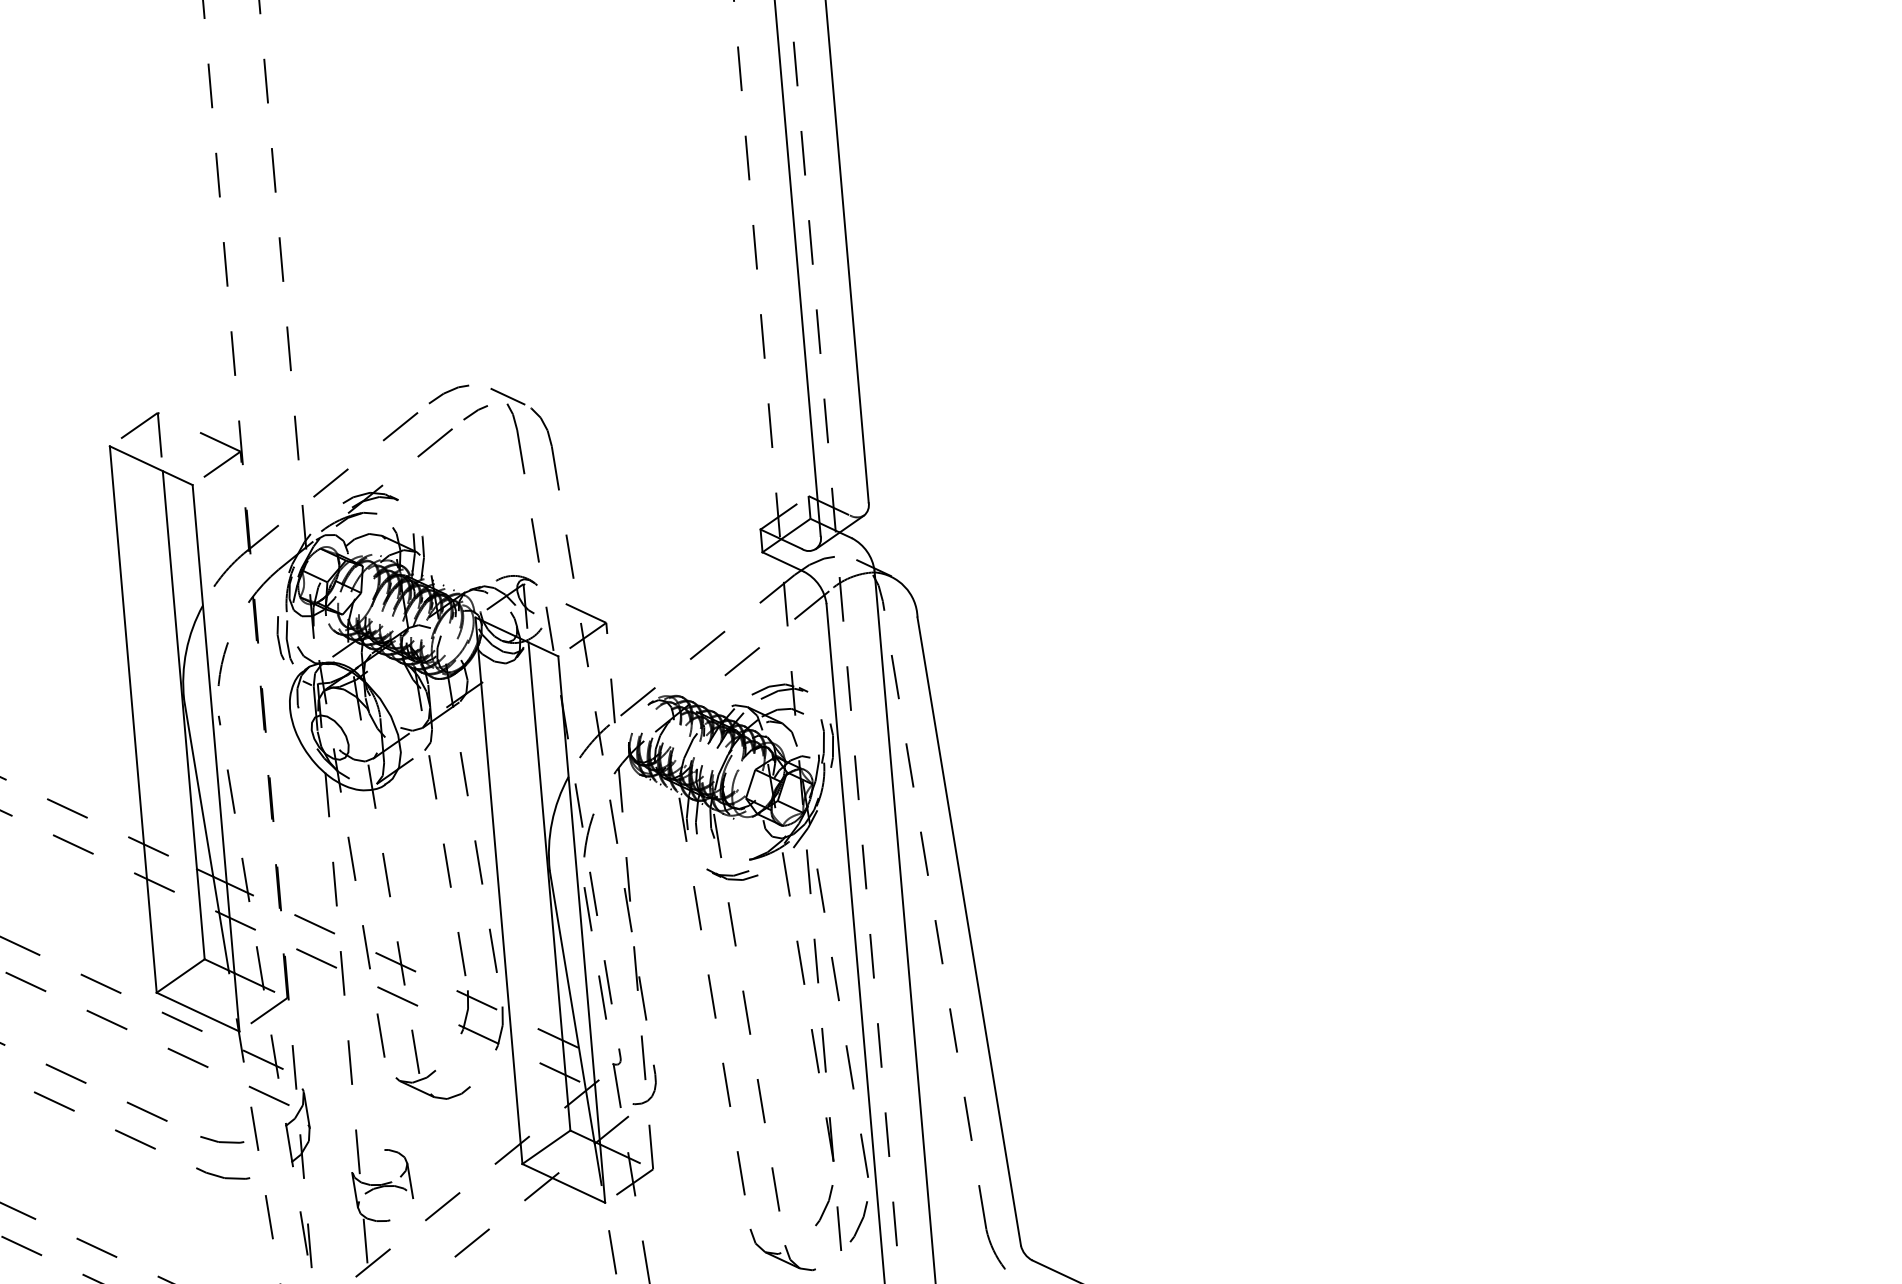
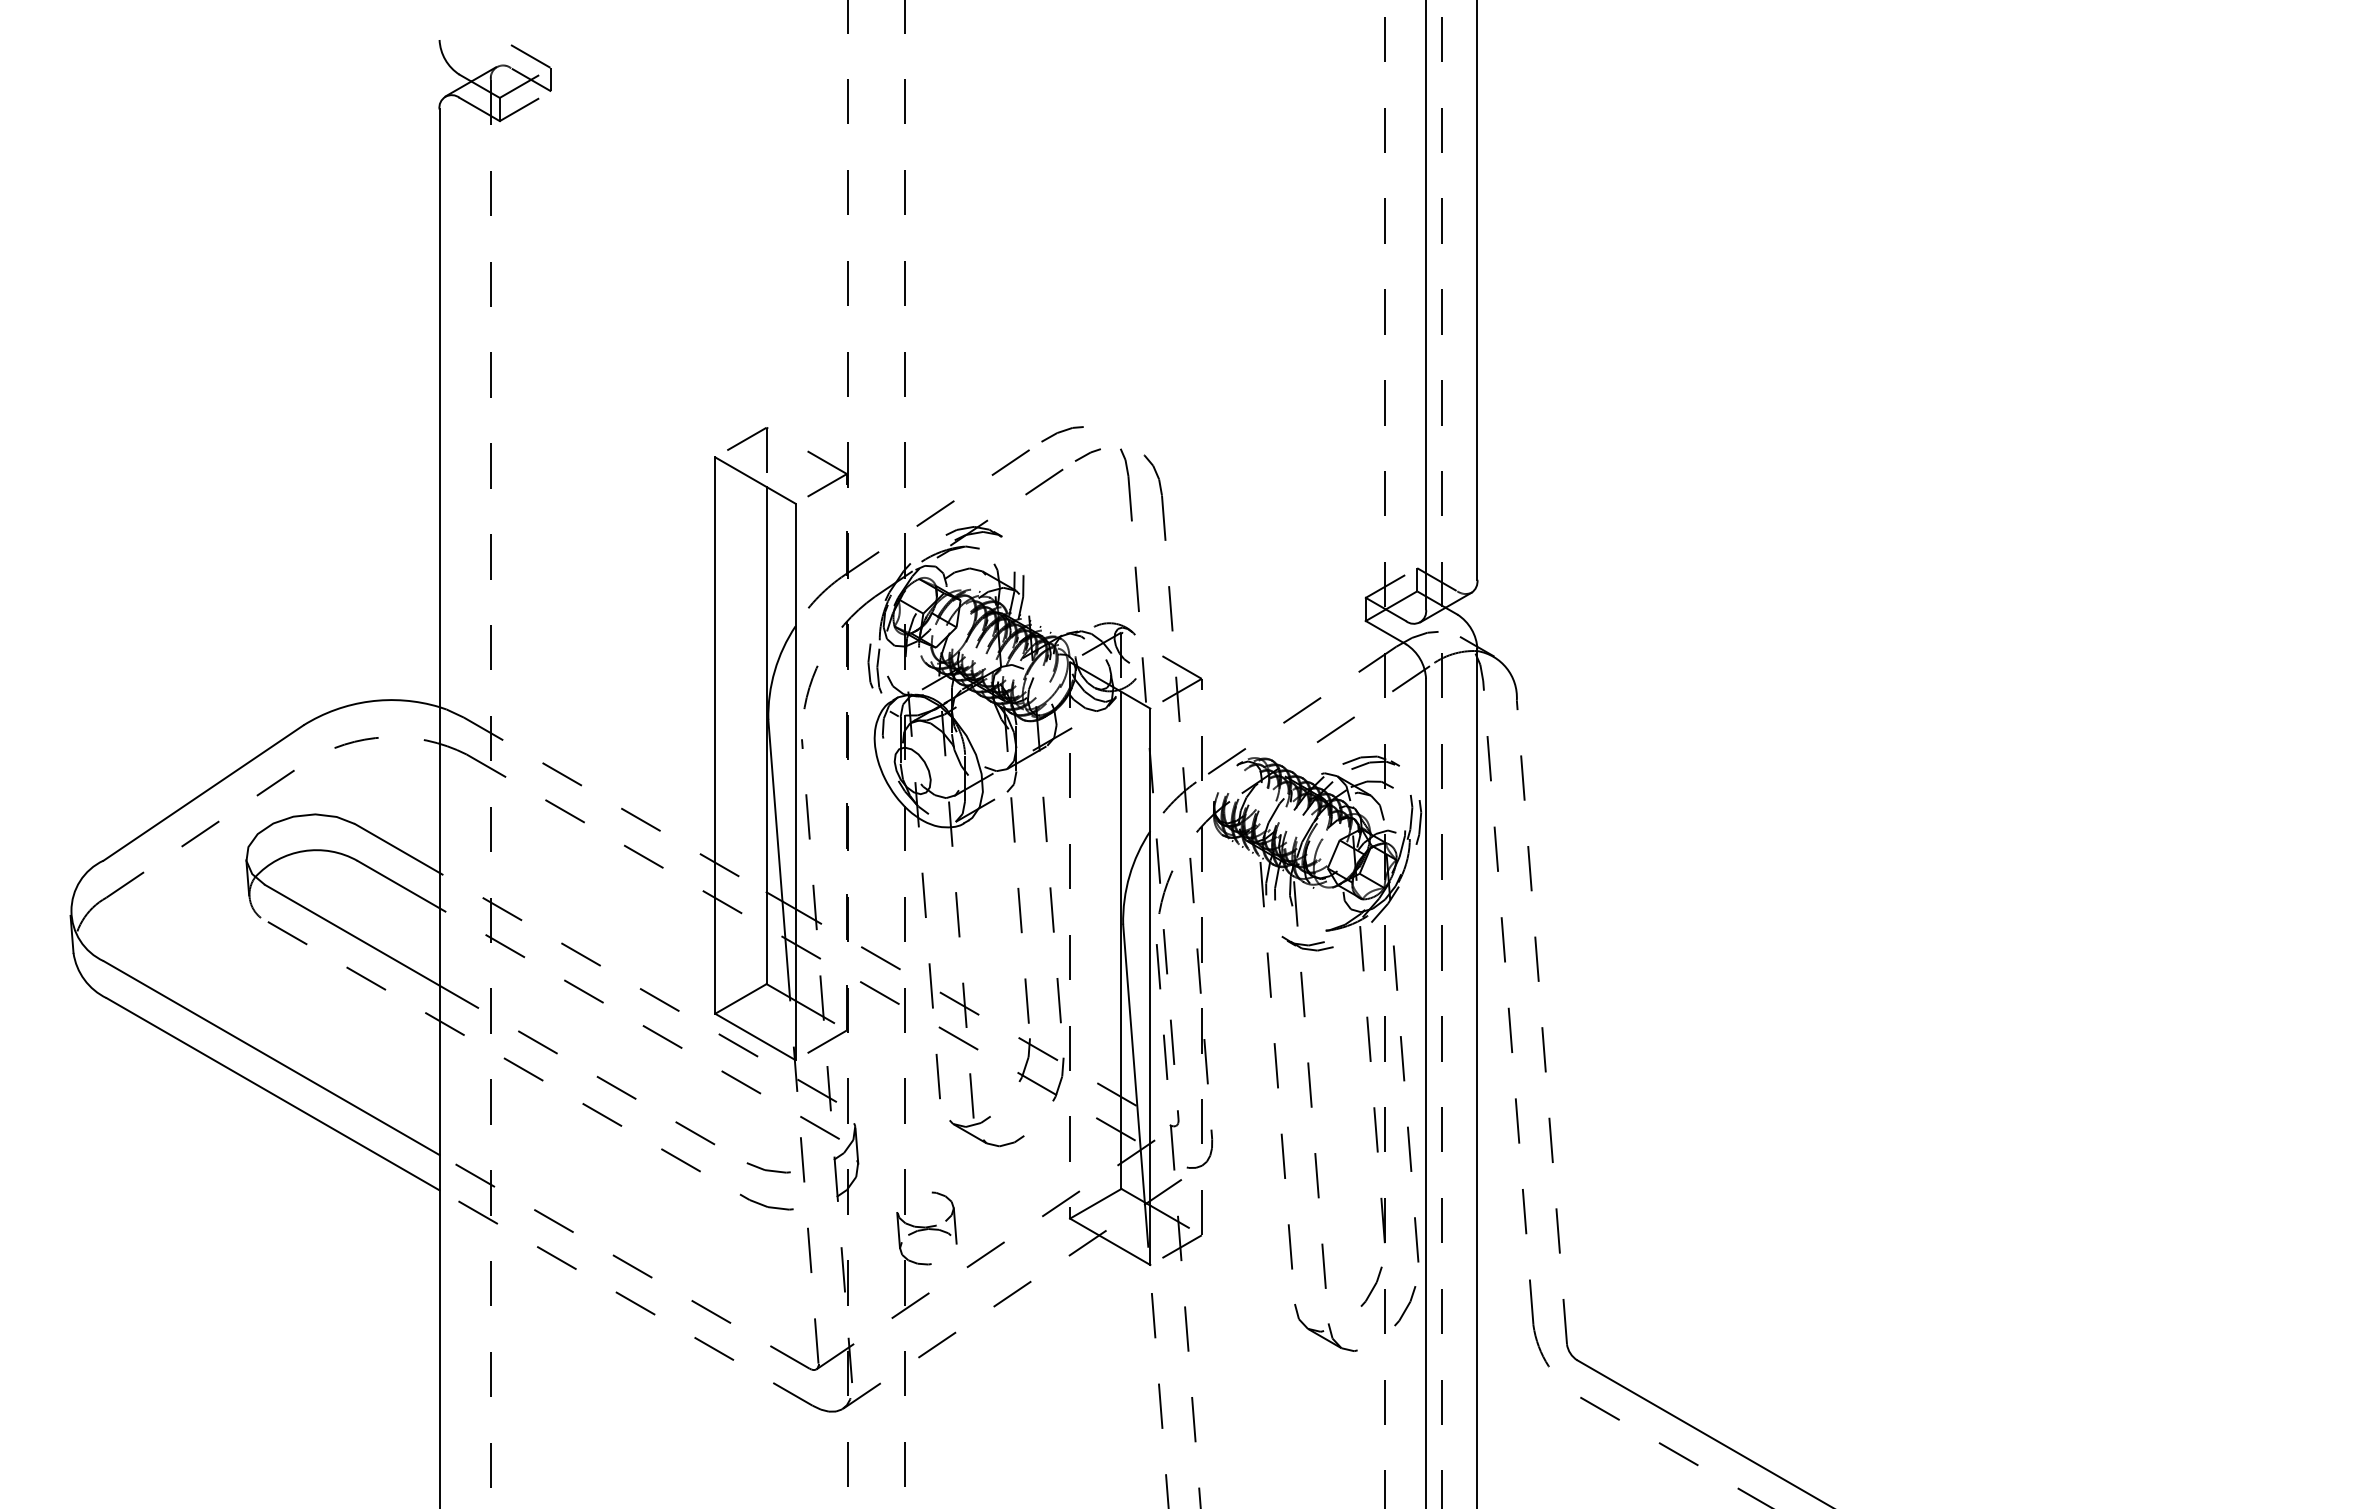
line: (507, 396) -> (1121, 441), removed
line: (499, 890) -> (1070, 940), solid -> dashed
line: (968, 931) -> (1541, 1022), solid -> dashed

